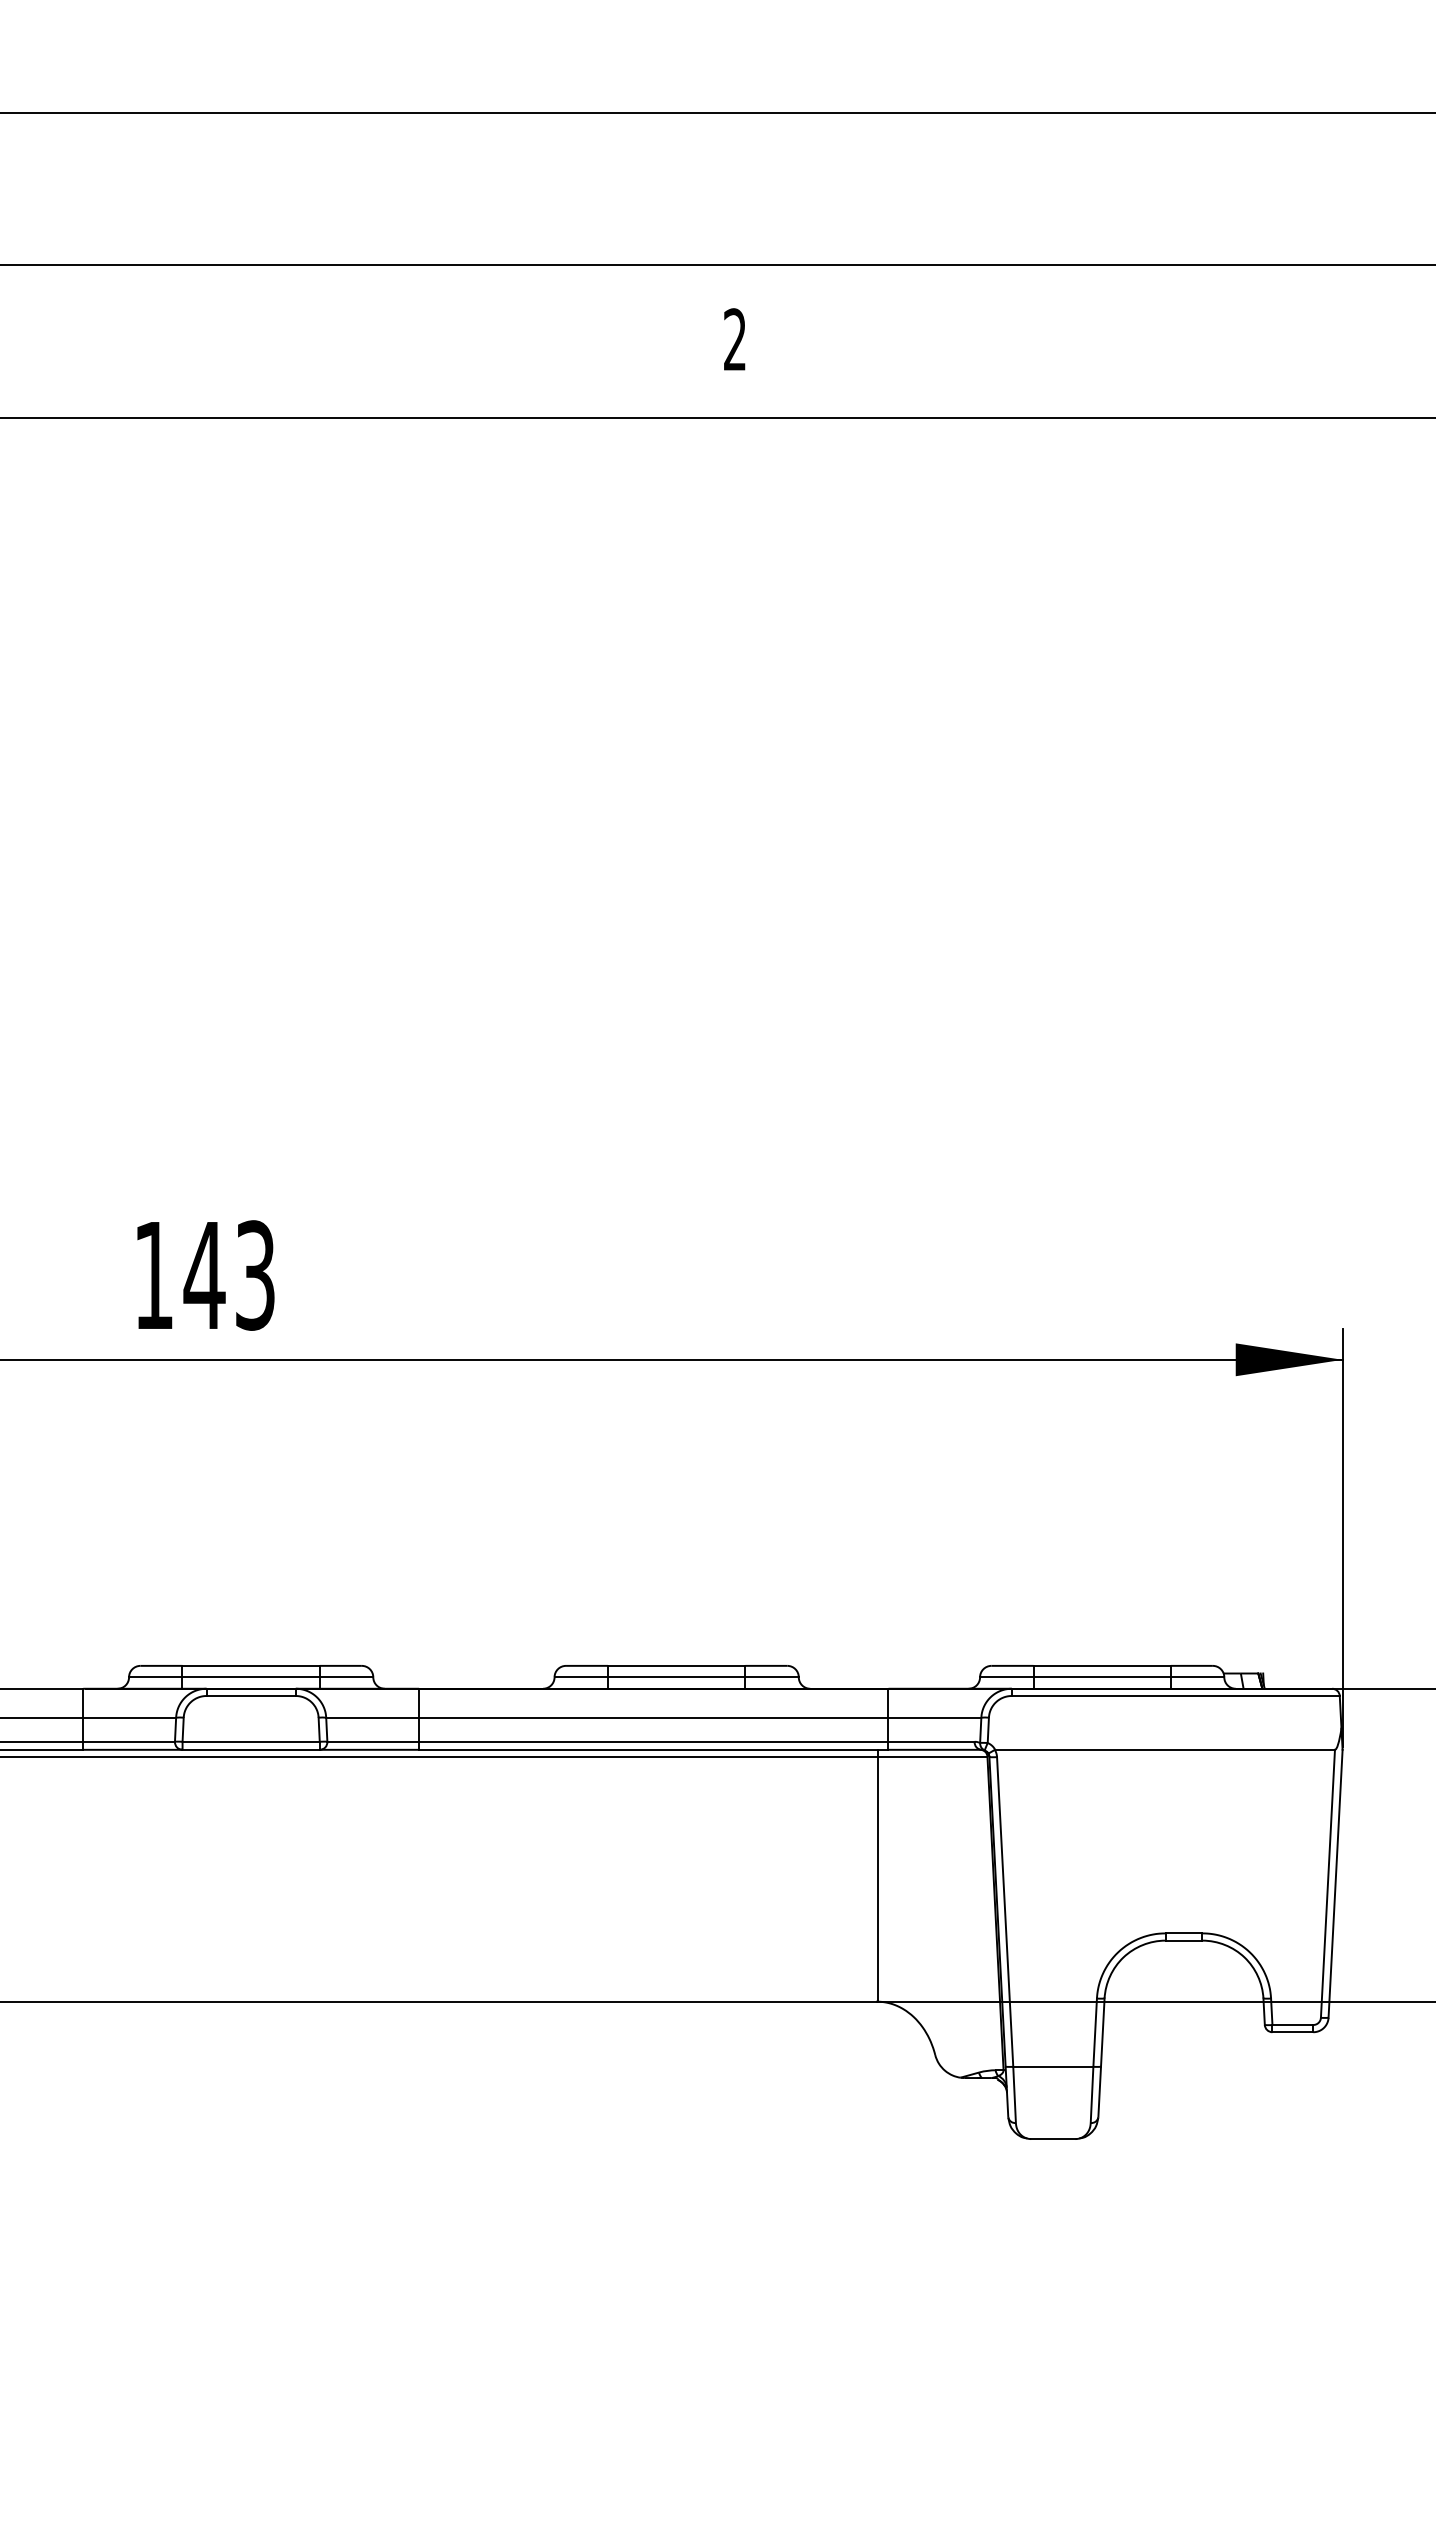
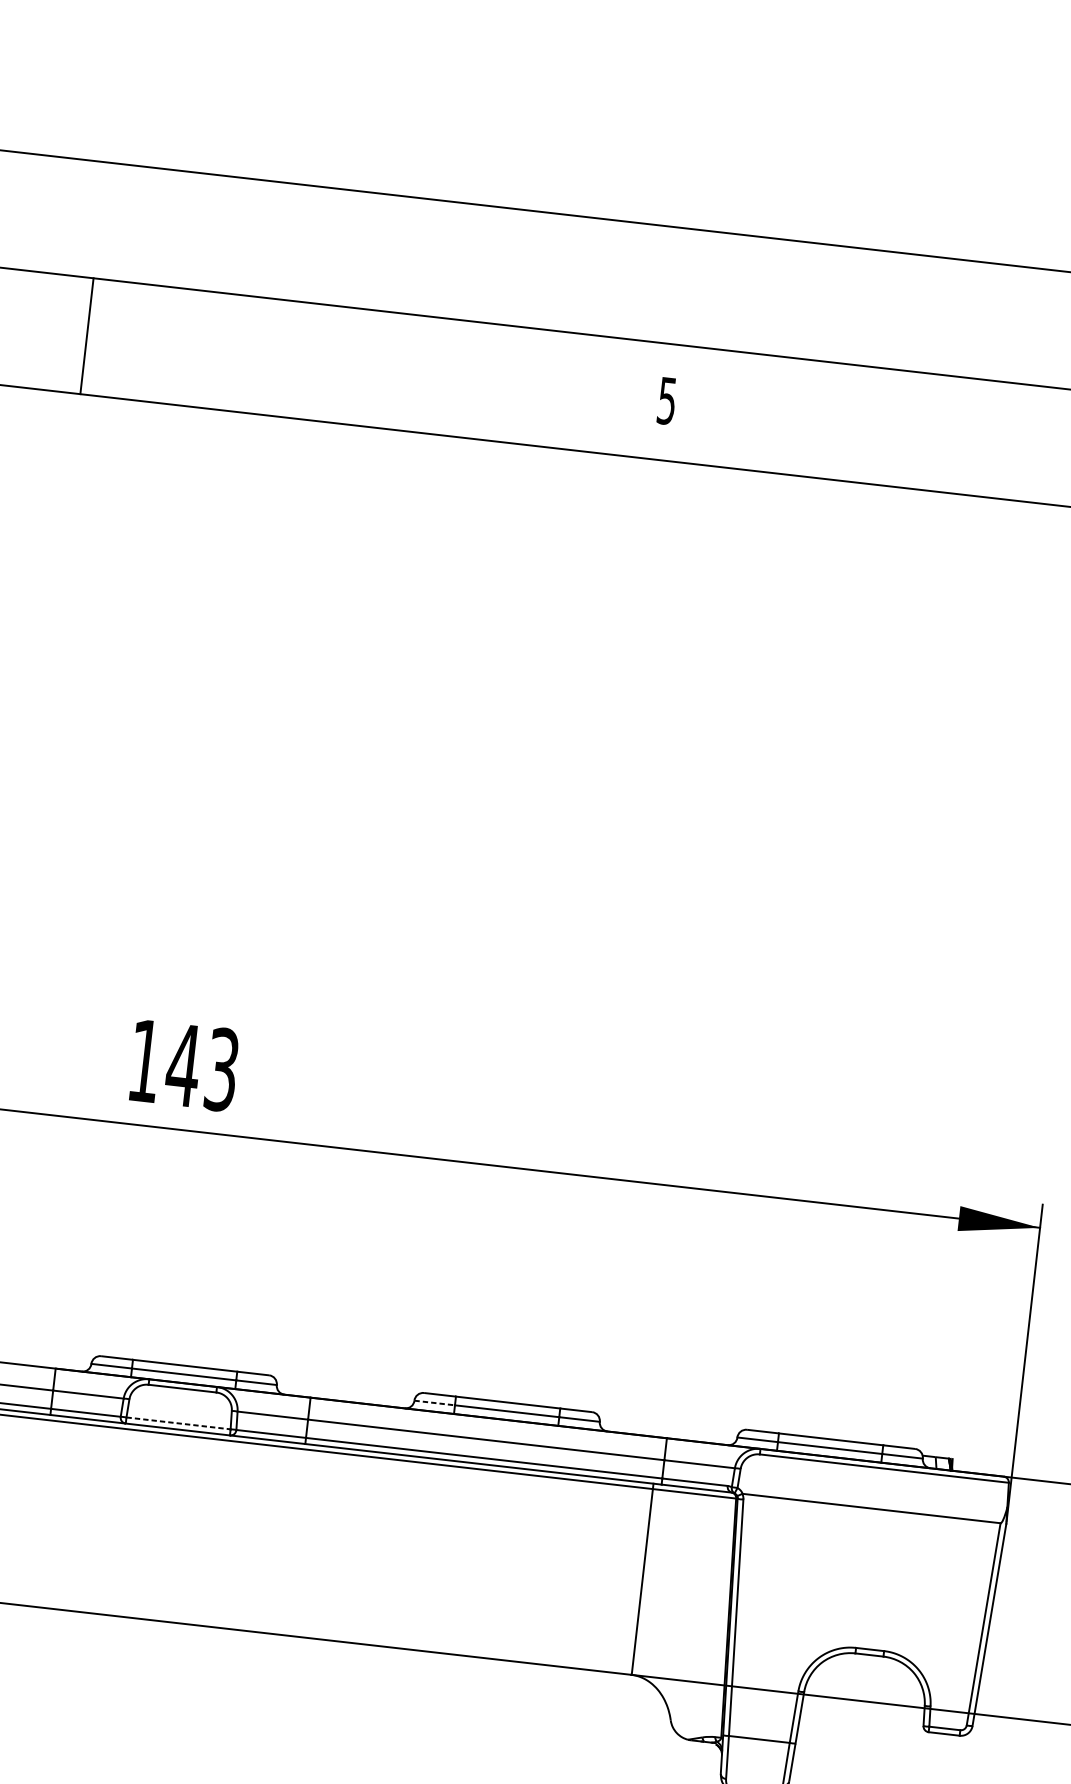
text: (734, 339) -> (666, 400), 2 -> 5
line: (581, 1677) -> (434, 1403), solid -> dashed
line: (251, 1741) -> (178, 1423), solid -> dashed

